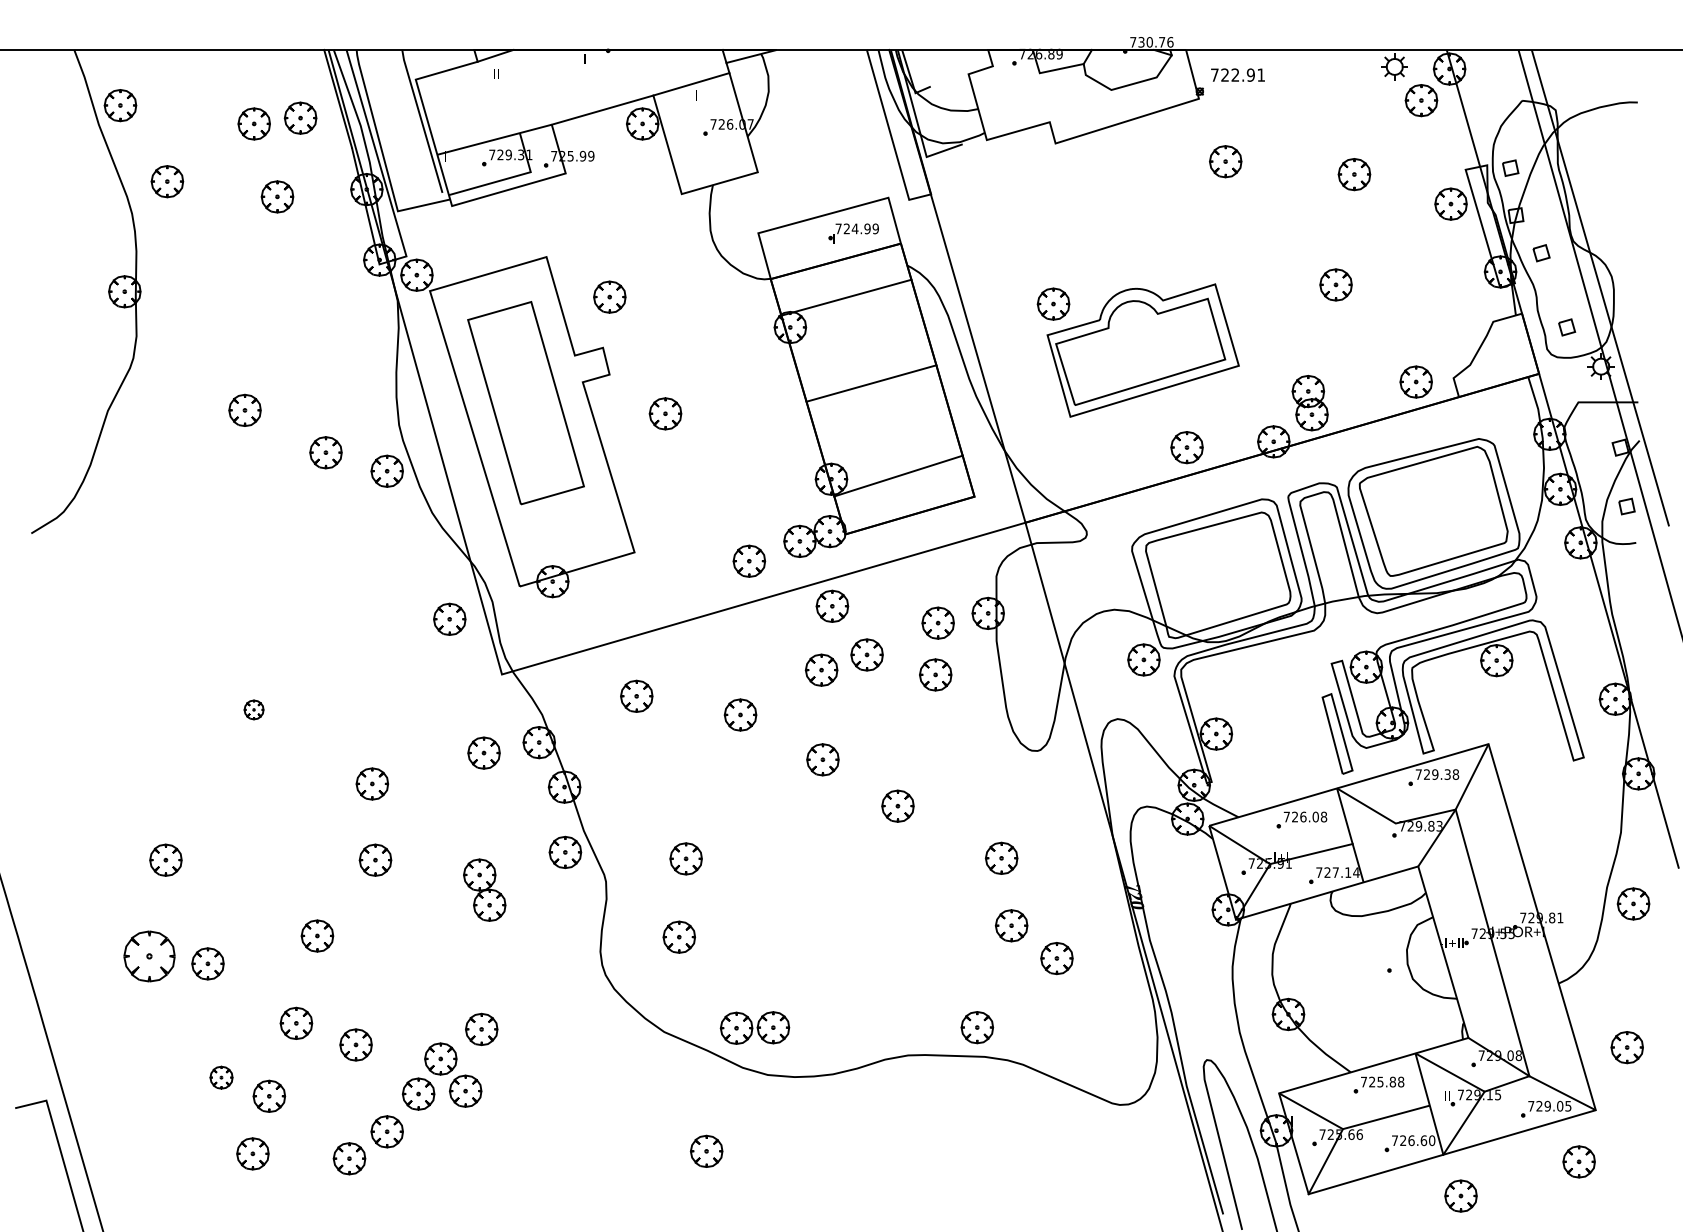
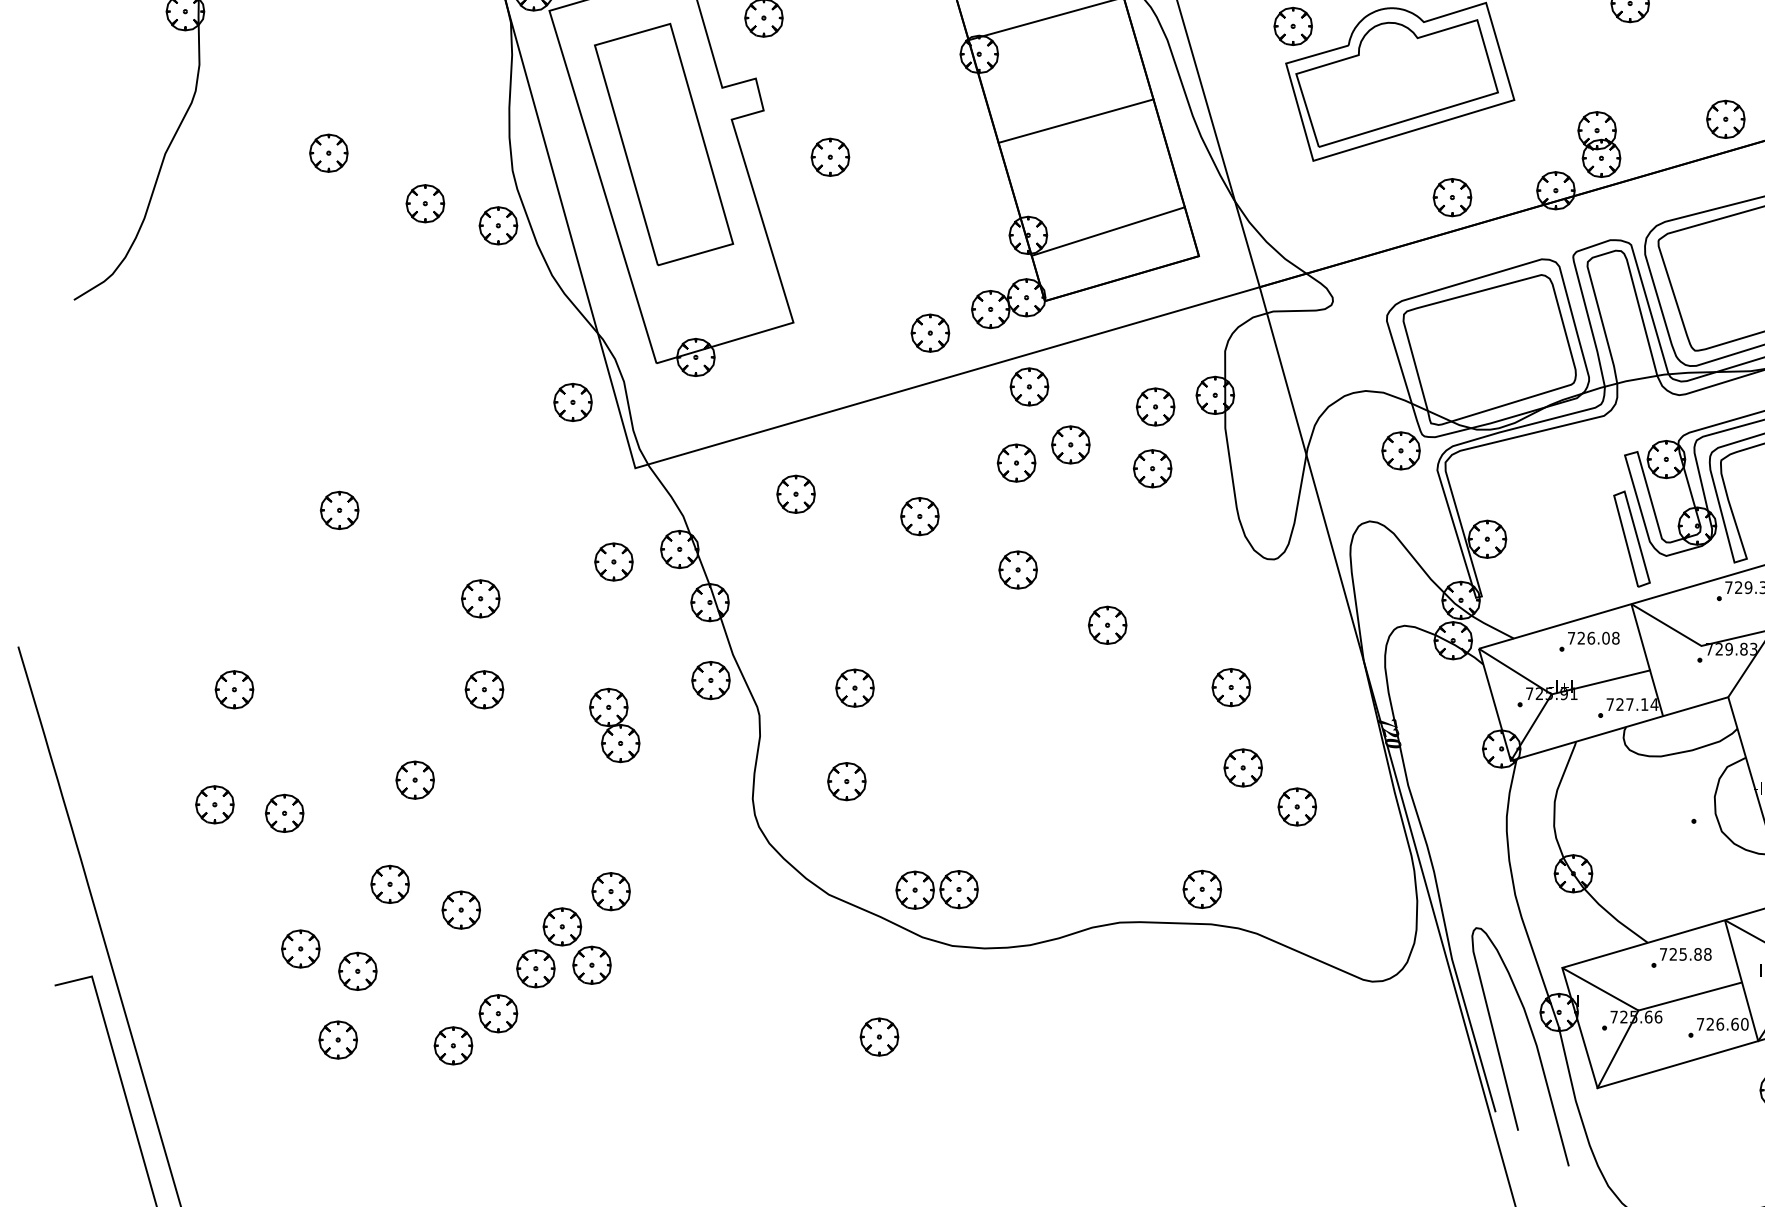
part: (253, 709) -> (338, 509), size x1.67
part: (149, 956) -> (214, 804), size x0.62
part: (221, 1077) -> (300, 948), size x1.43

